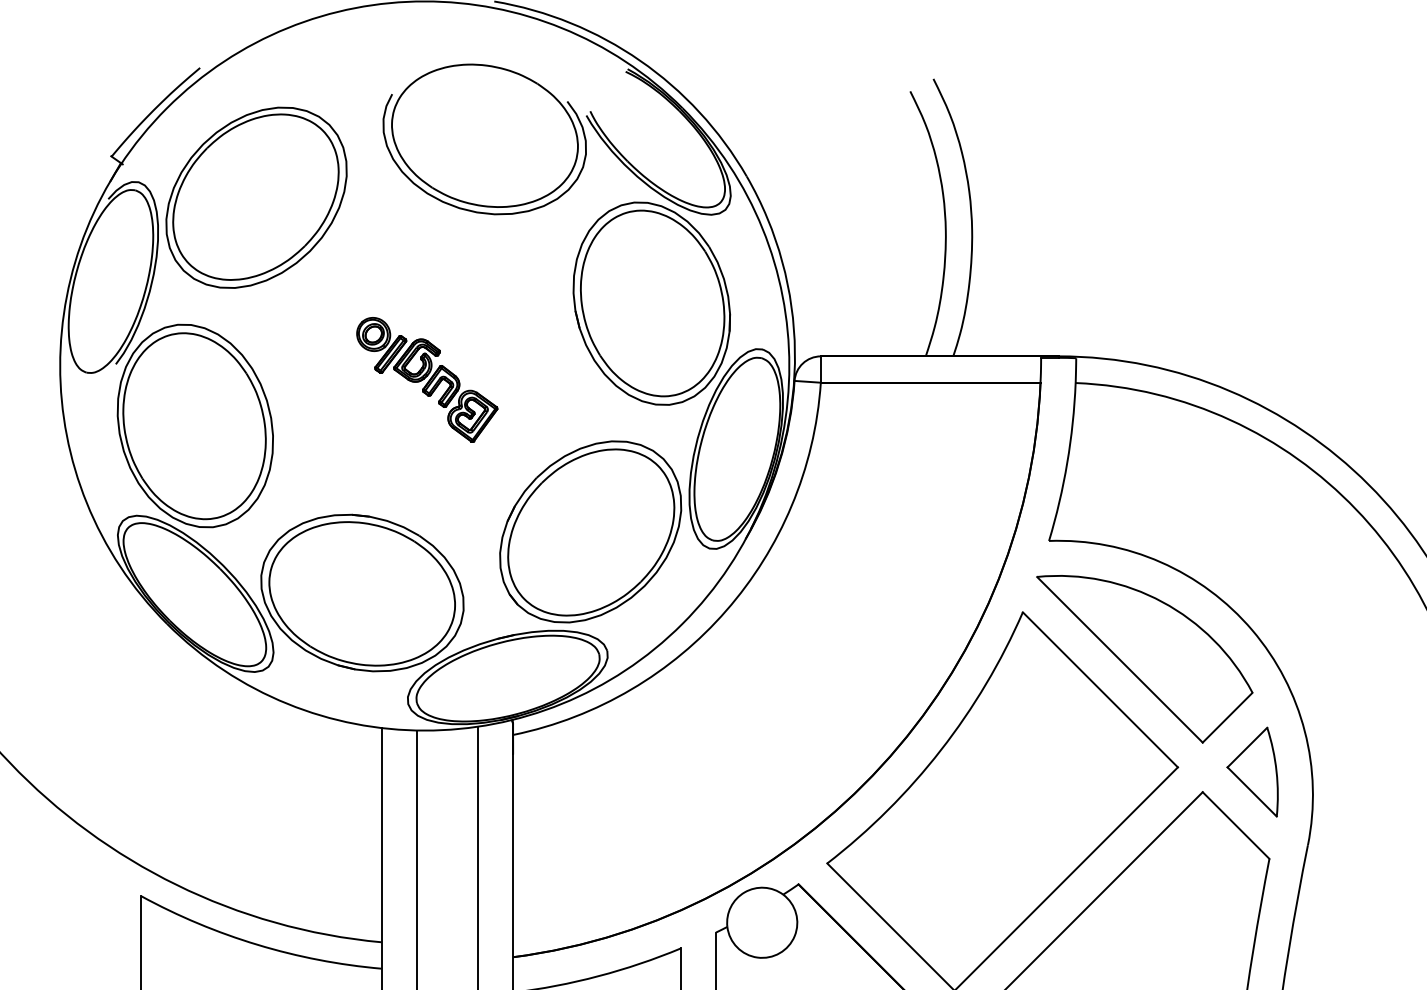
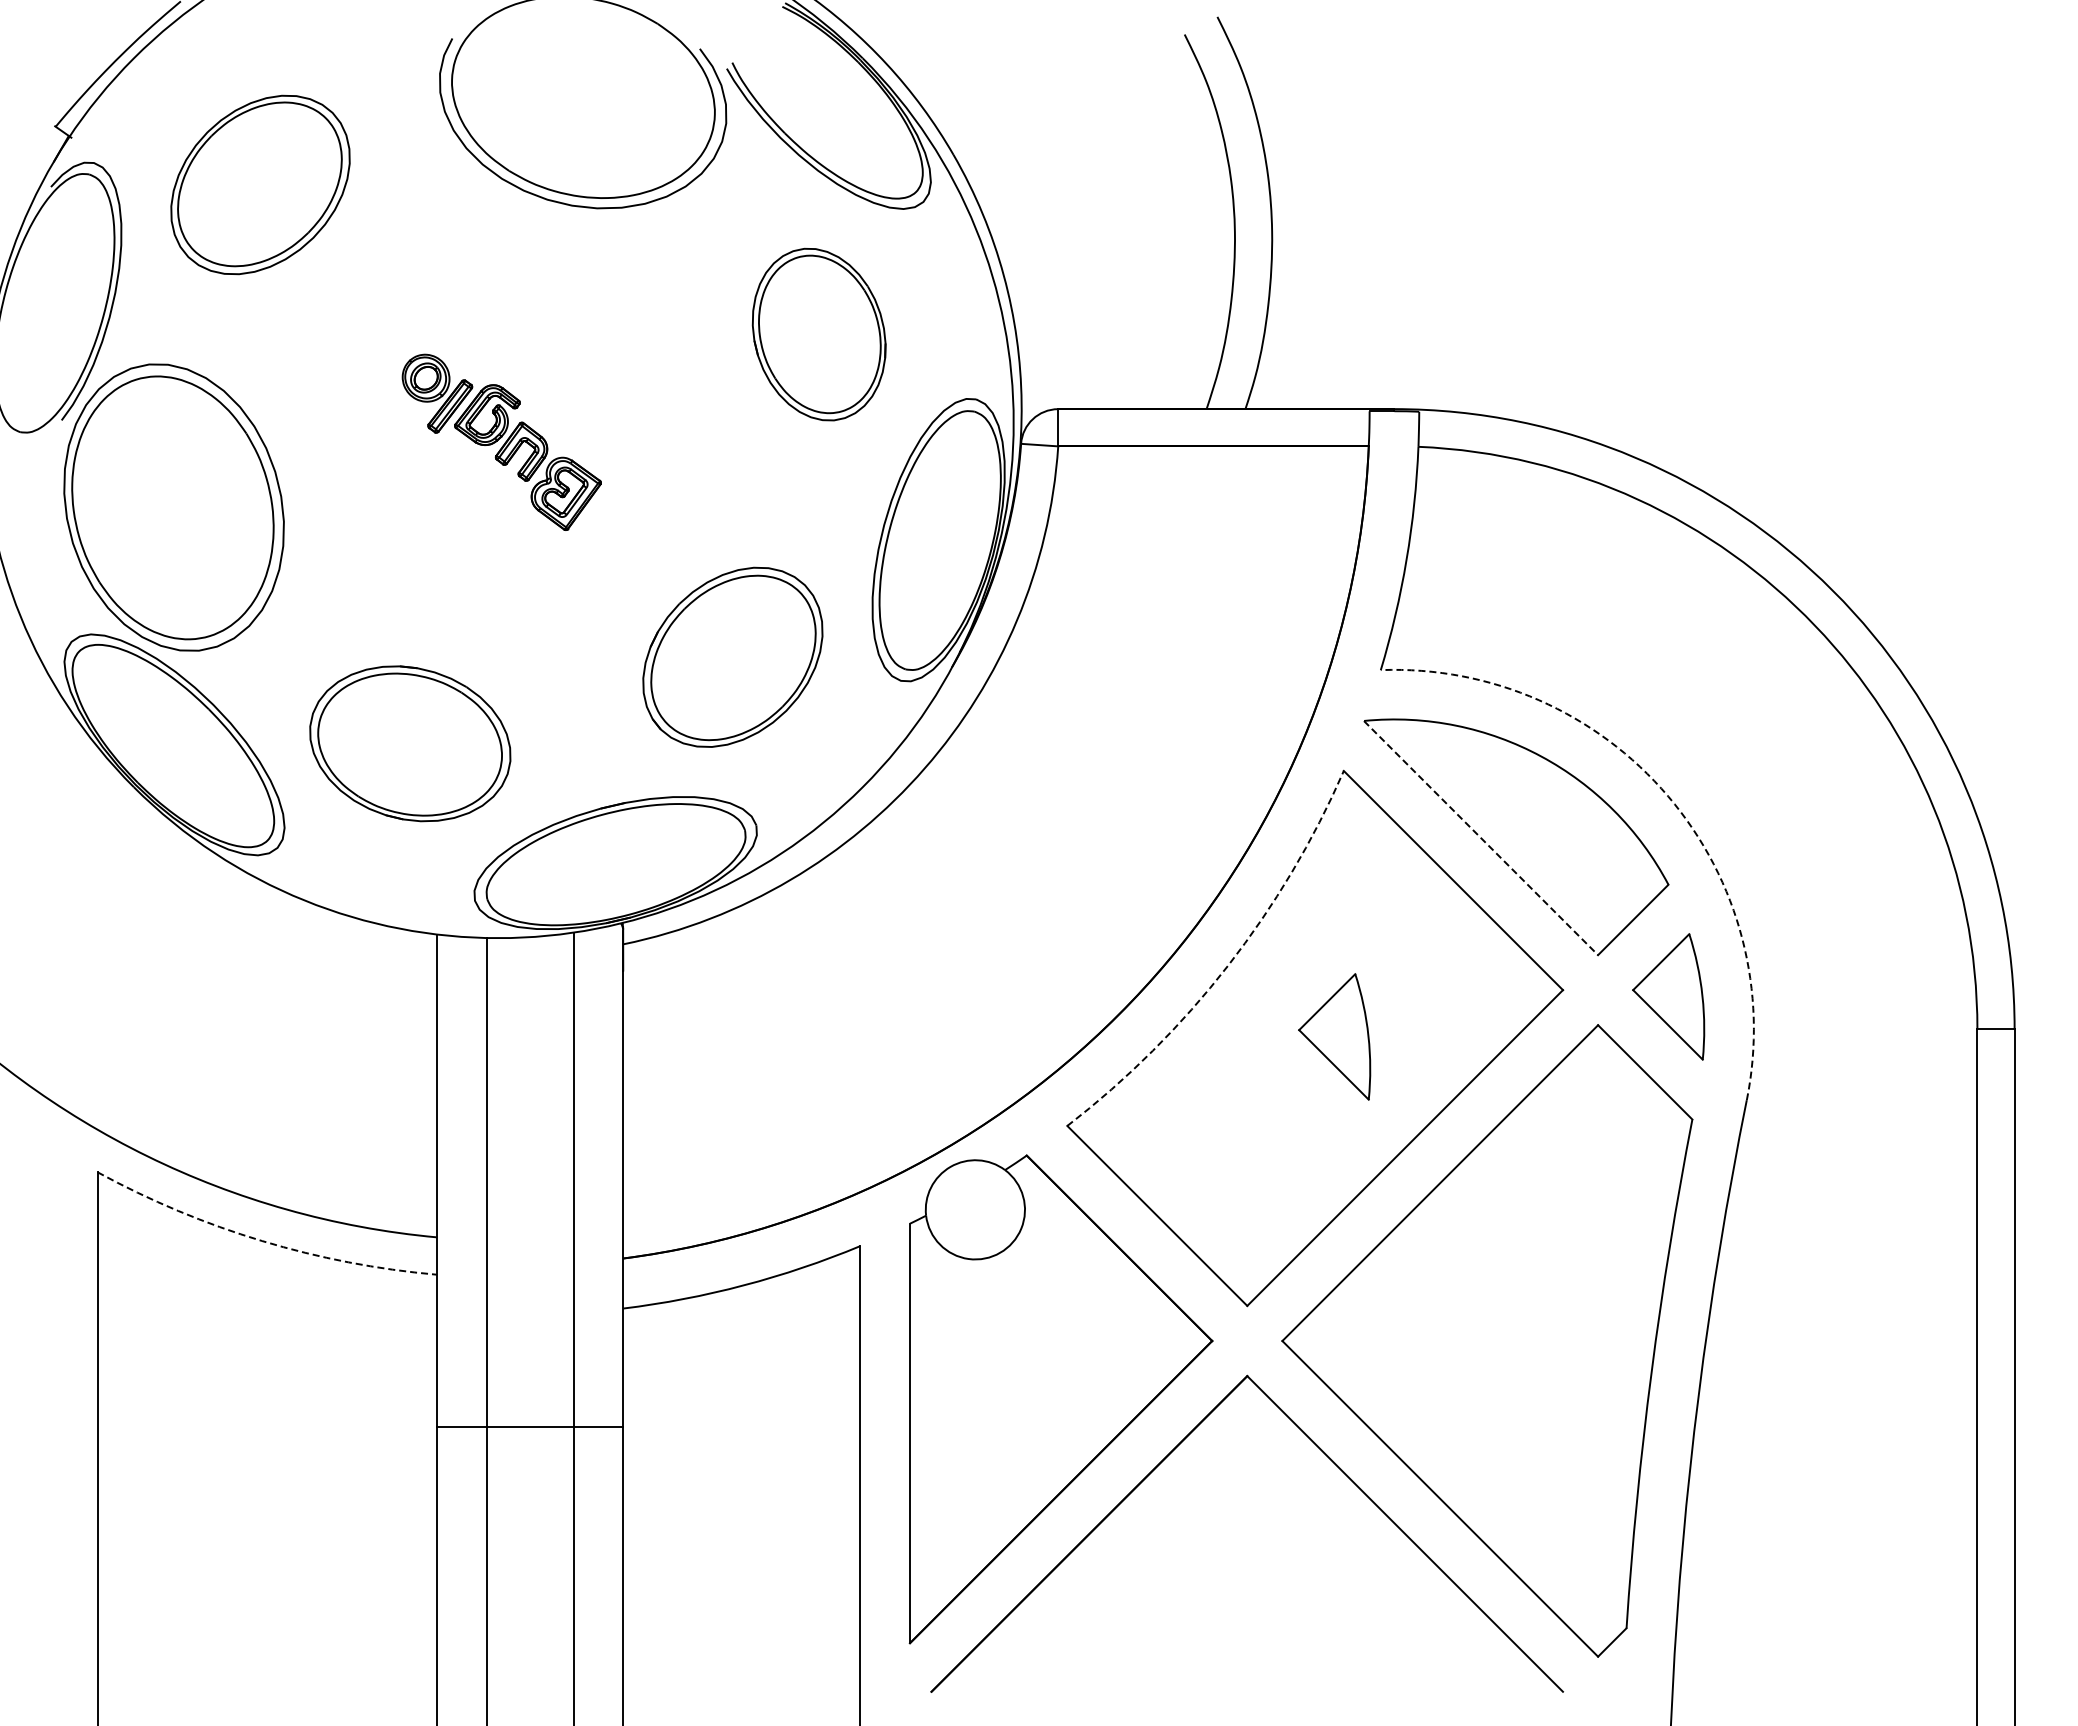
part: (256, 197) -> (260, 184), size x0.7
part: (651, 303) -> (818, 334), size x0.6
part: (590, 532) -> (732, 657), size x0.7
part: (362, 592) -> (410, 743), size x0.7
arc: (1252, 630) -> (1668, 796), solid -> dashed
line: (1120, 660) -> (1481, 838), solid -> dashed
arc: (941, 749) -> (1228, 965), solid -> dashed
part: (1016, 800) -> (1334, 1036), added
arc: (257, 945) -> (262, 1241), solid -> dashed

